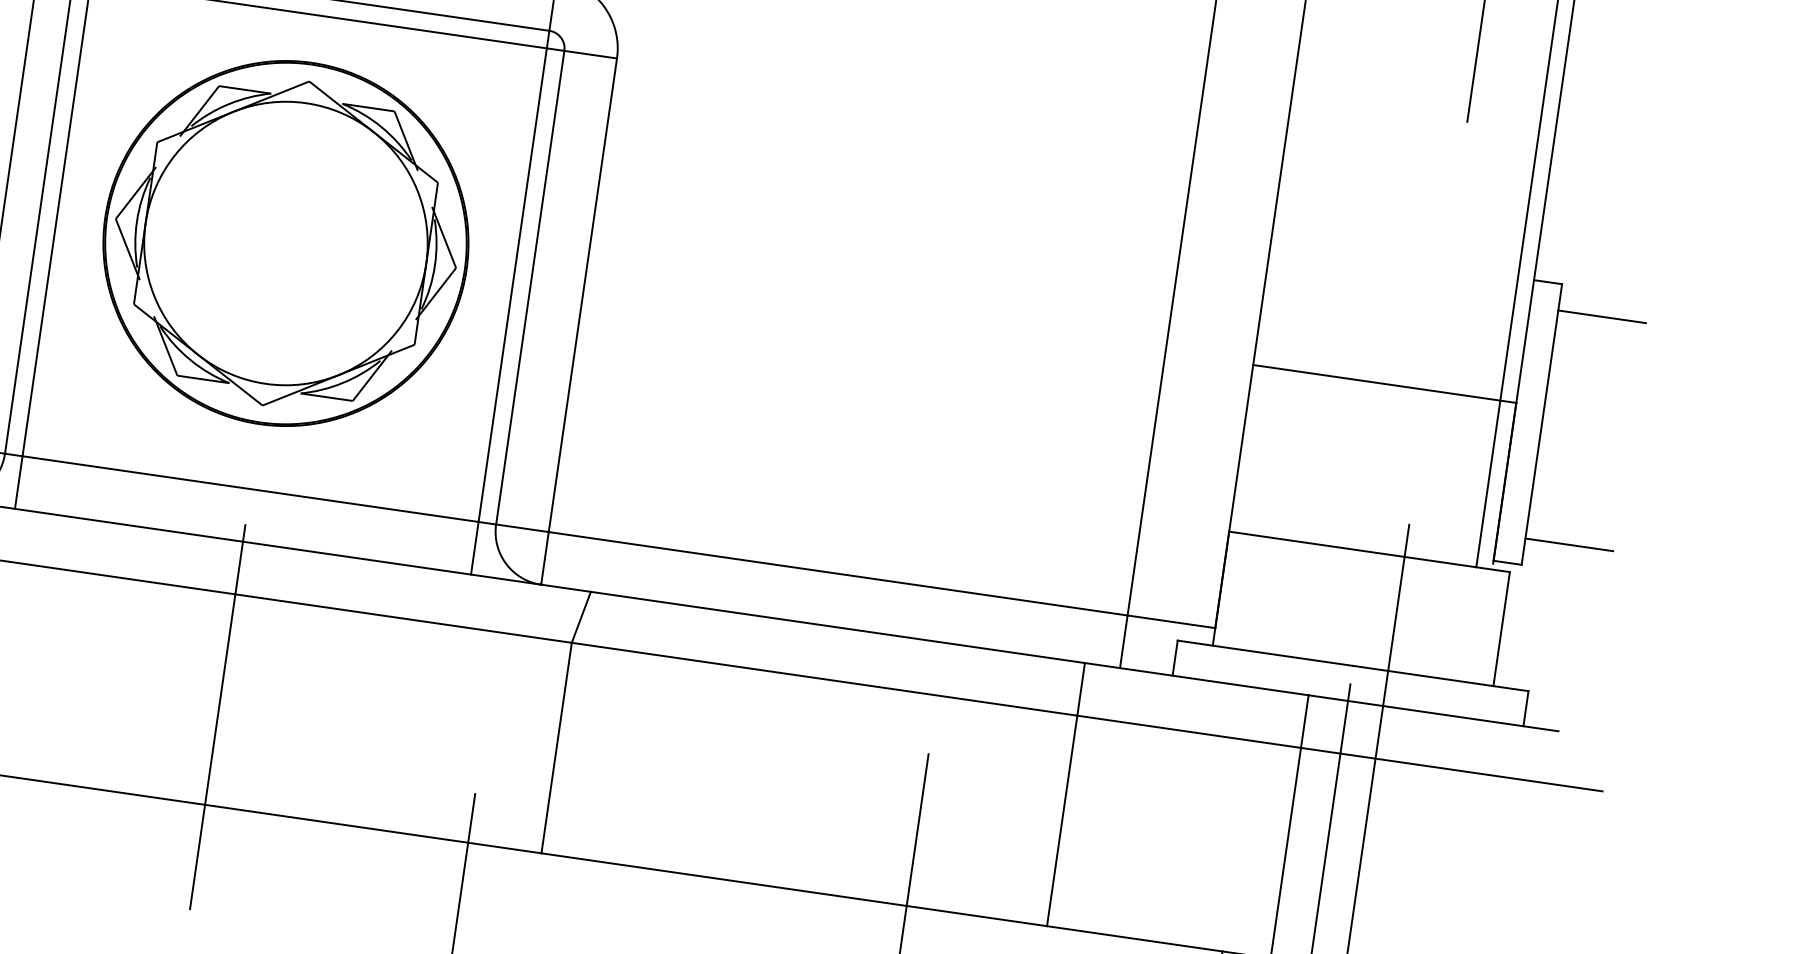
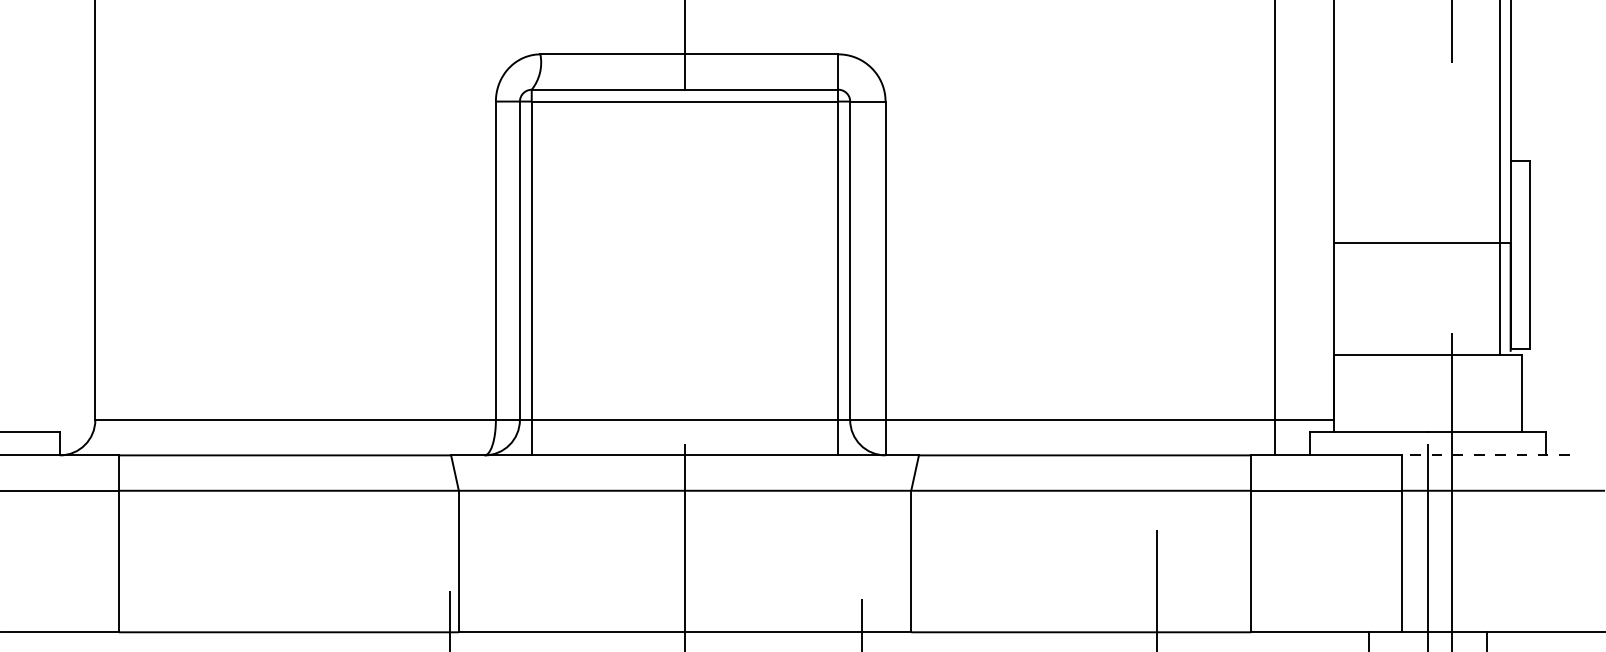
part: (285, 242) -> (684, 254), removed
line: (1601, 317) -> (1558, 178), removed
line: (1568, 544) -> (1558, 331), removed
line: (1433, 713) -> (1485, 455), solid -> dashed

